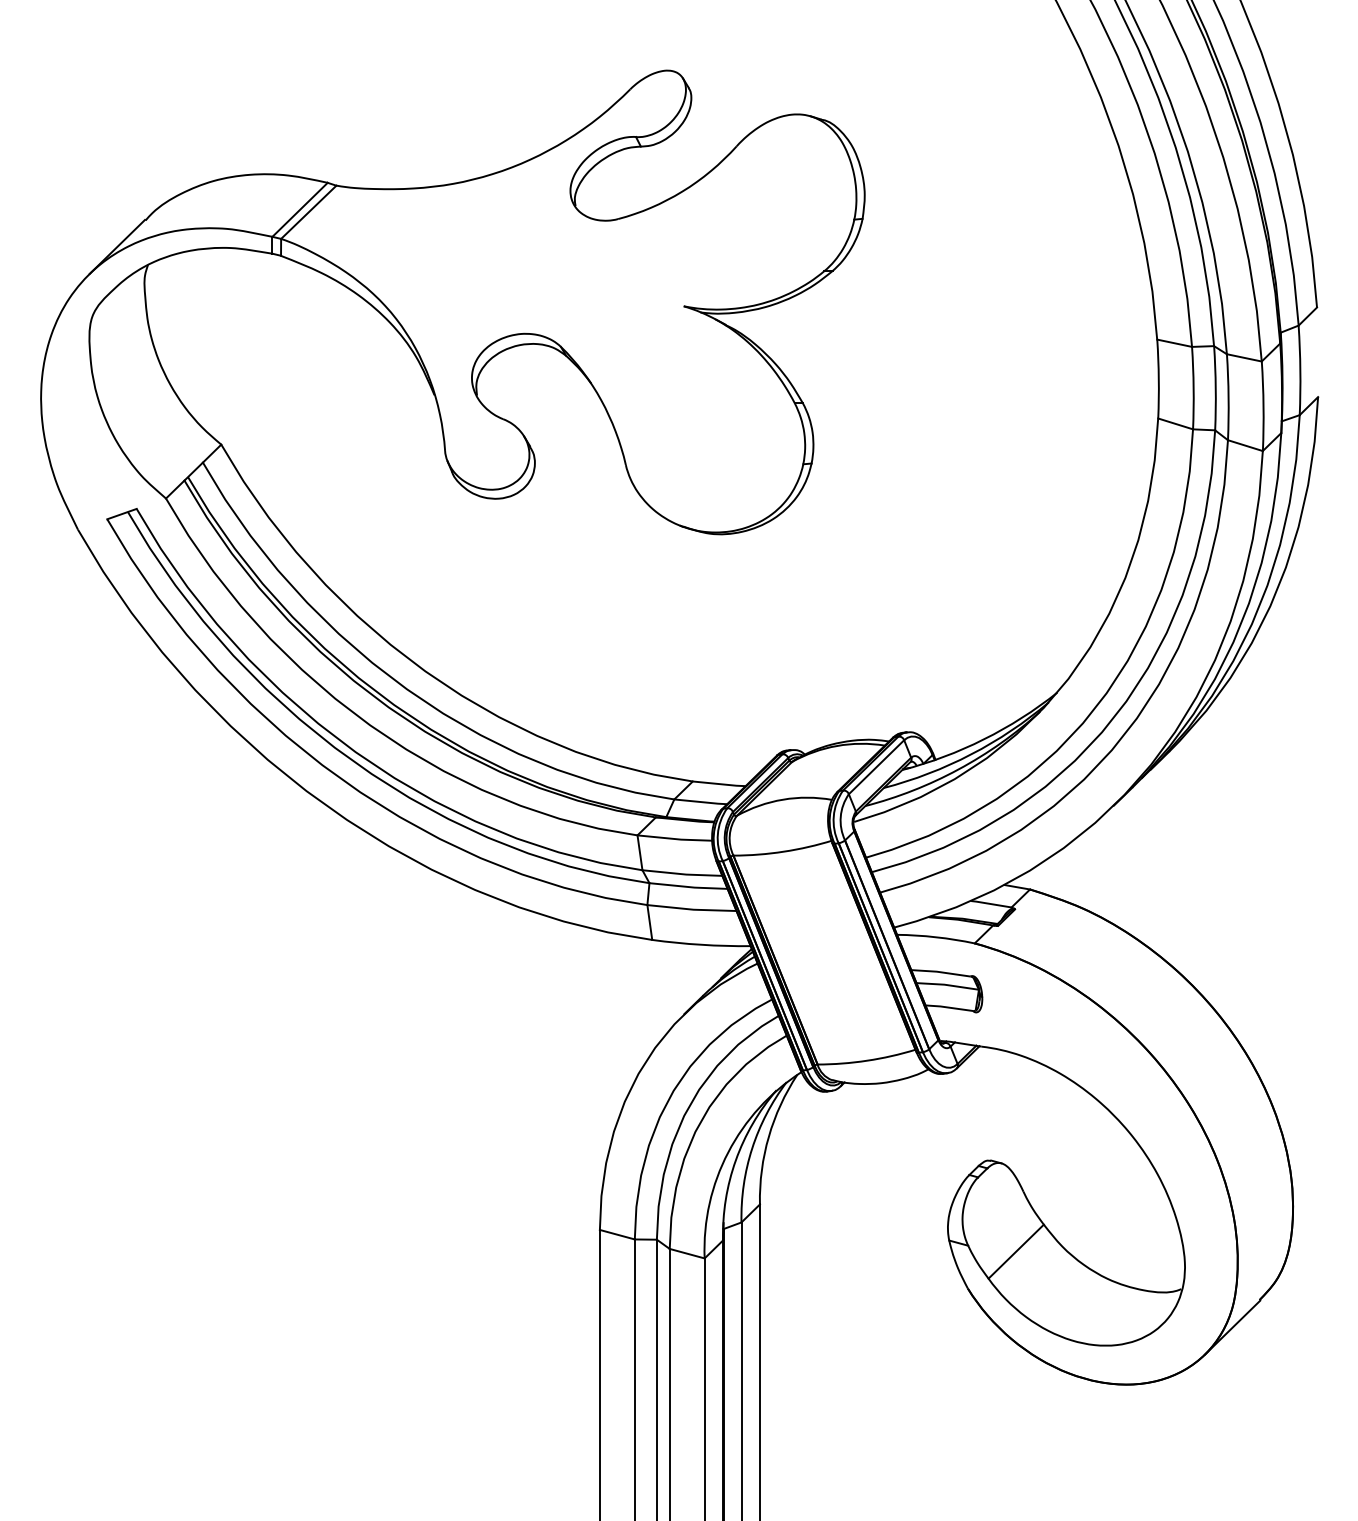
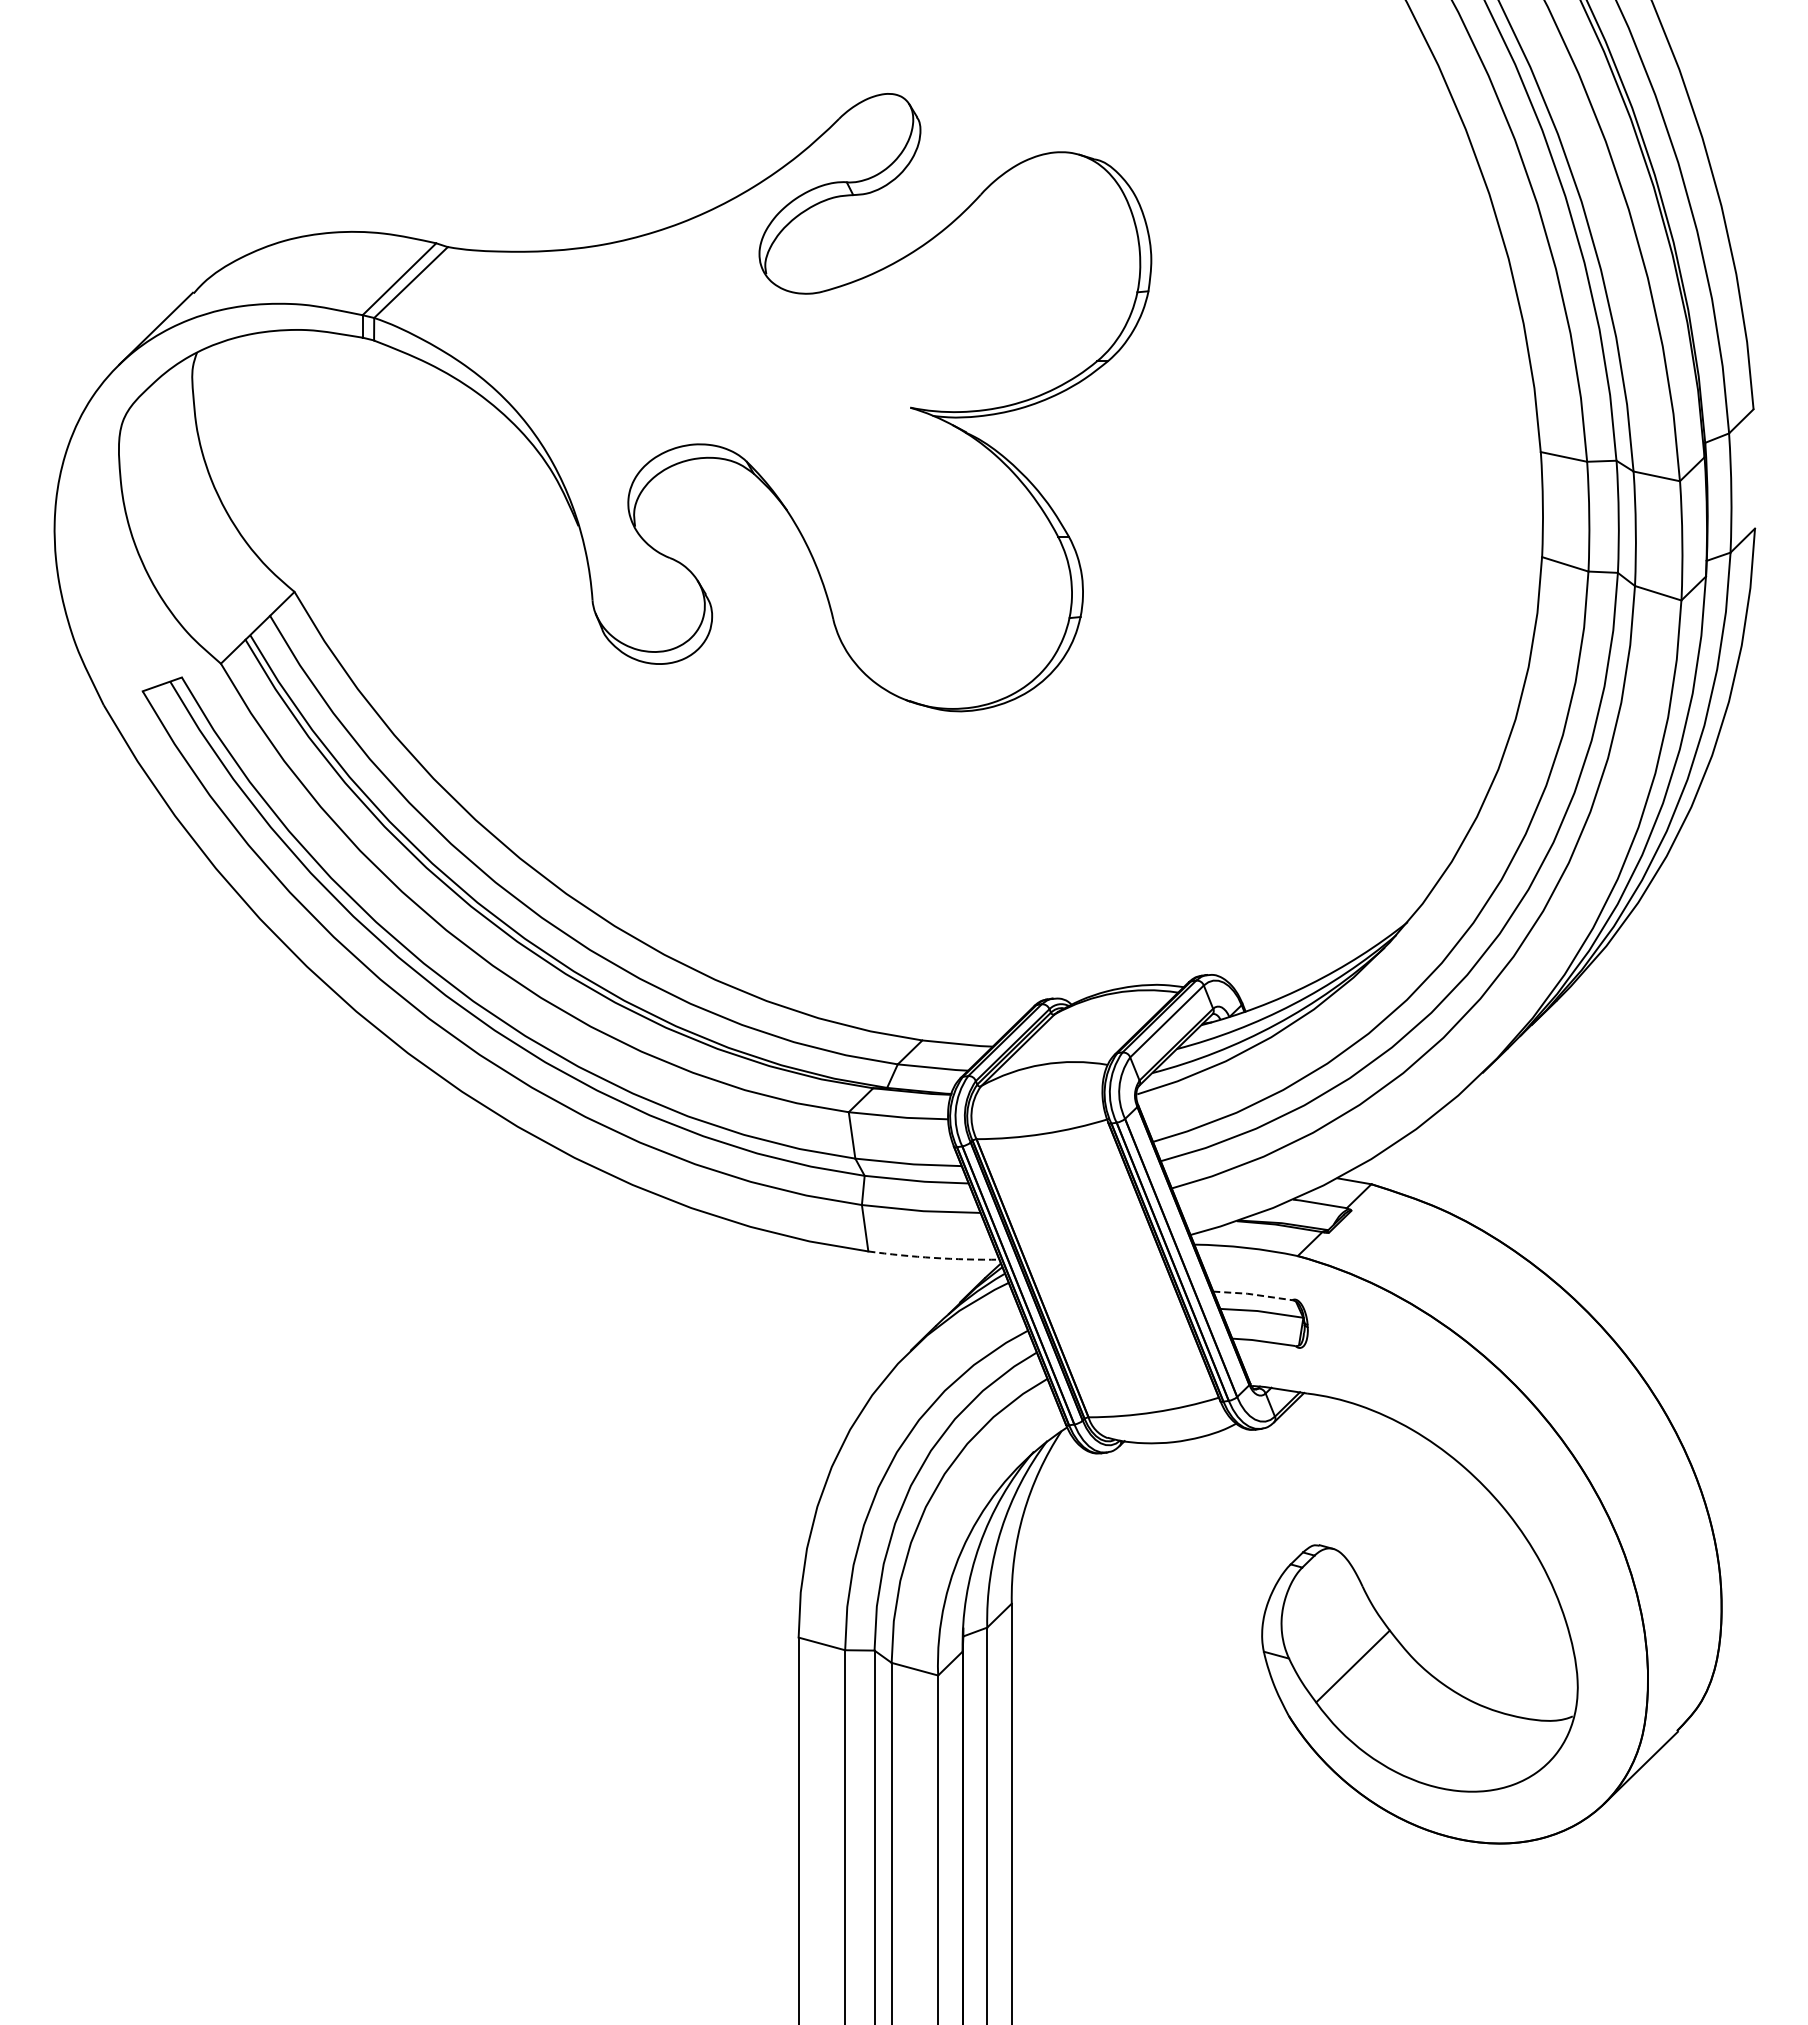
arc: (701, 944) -> (933, 1257), solid -> dashed
line: (940, 972) -> (1252, 1294), solid -> dashed

